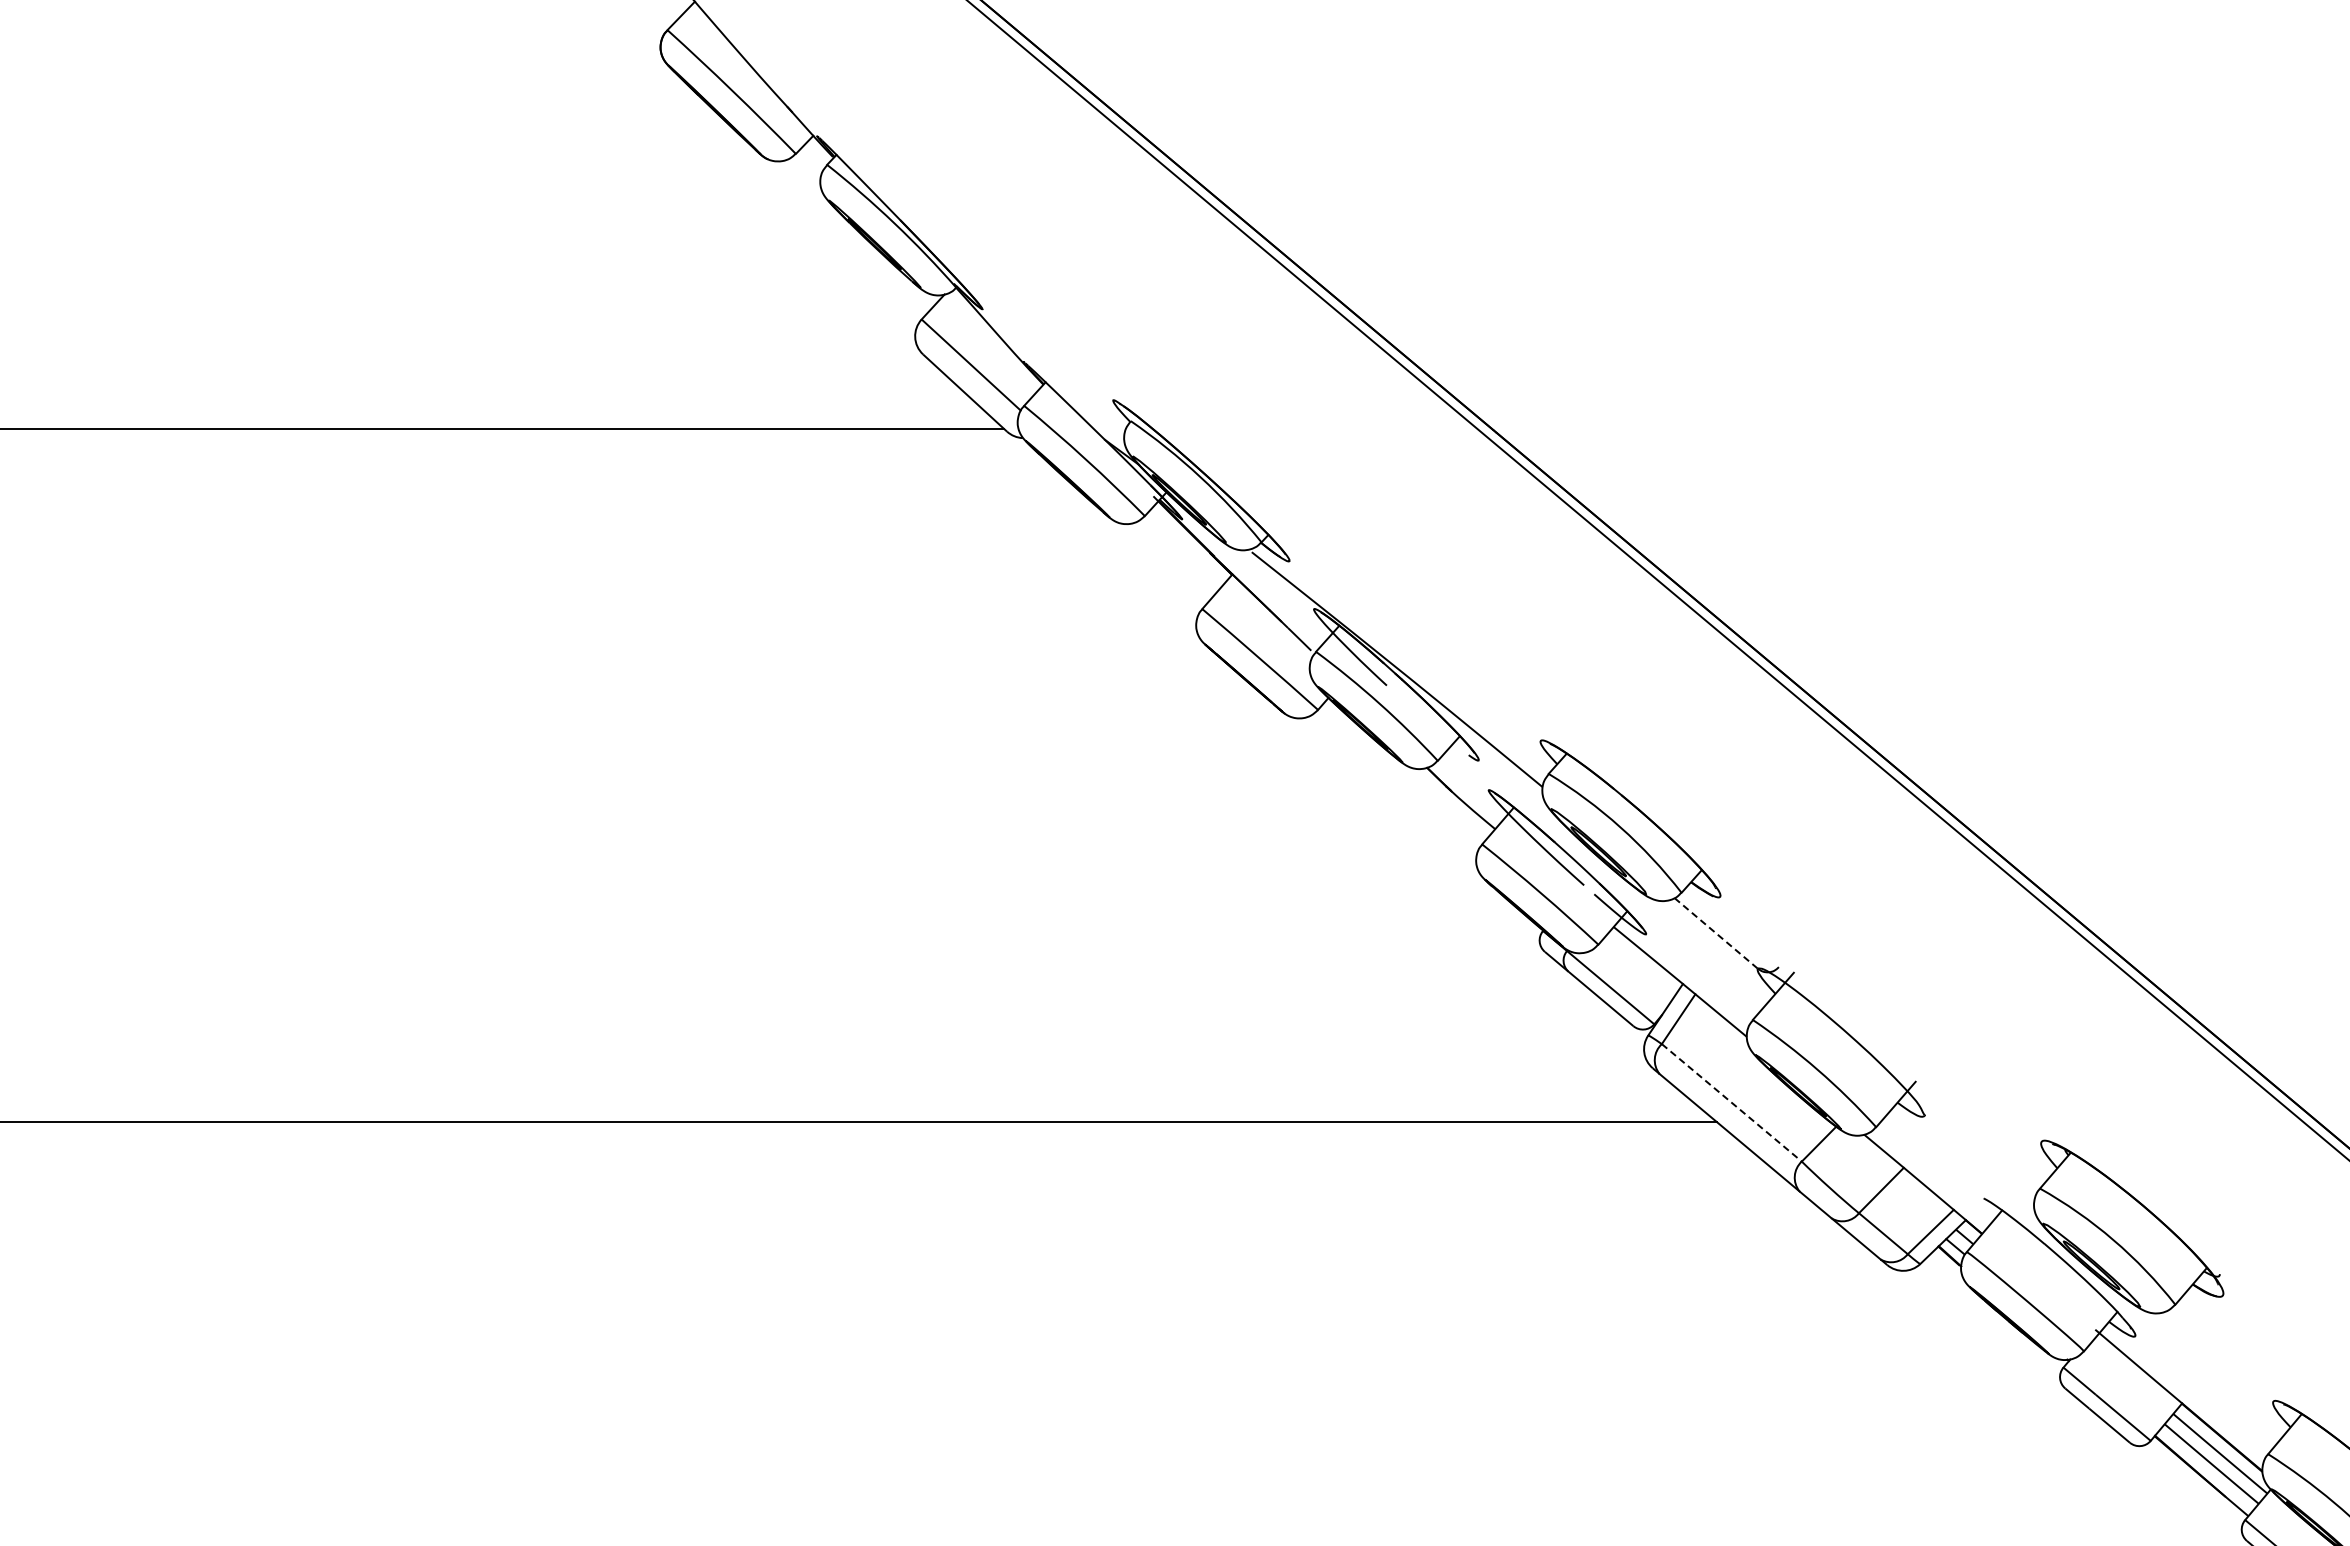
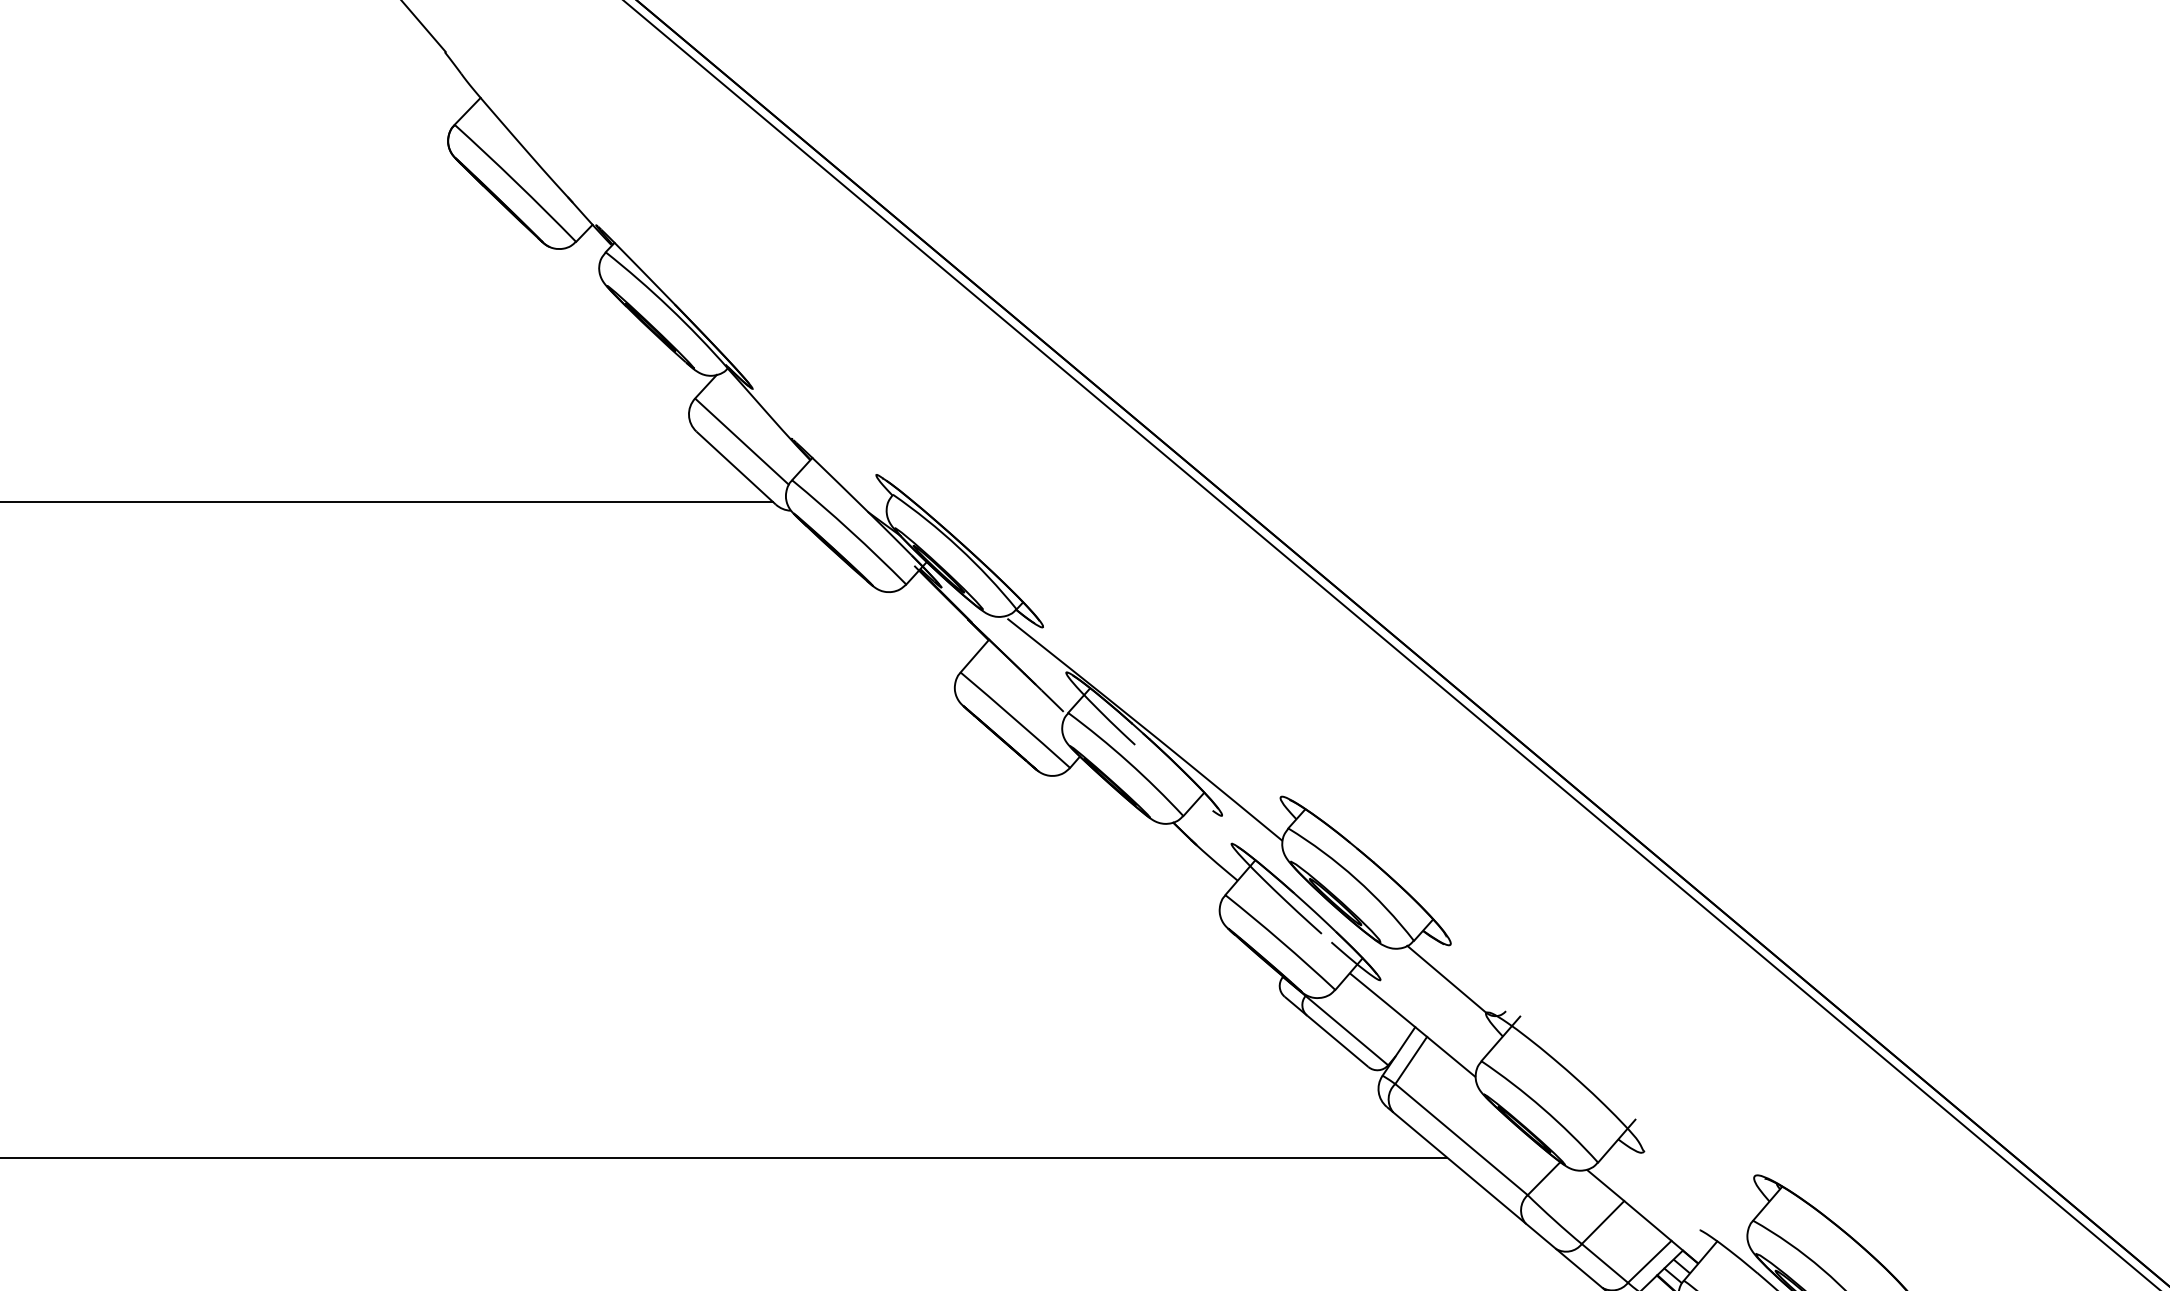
line: (1716, 933) -> (1447, 979), dashed -> solid
line: (1732, 1103) -> (1462, 1140), dashed -> solid

